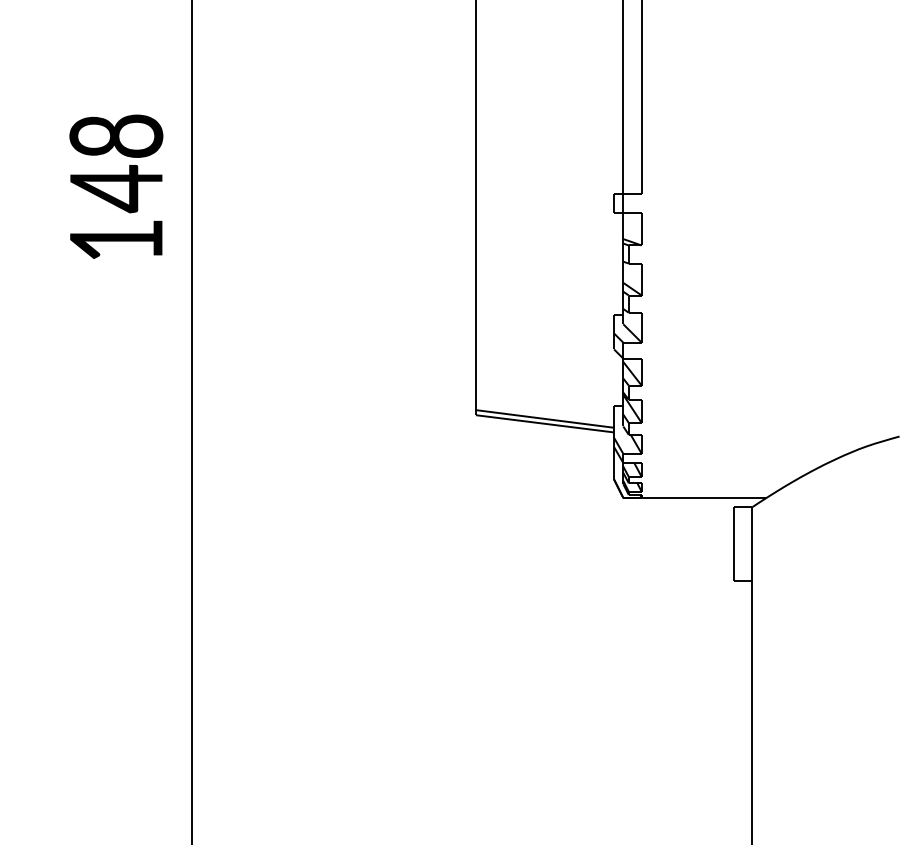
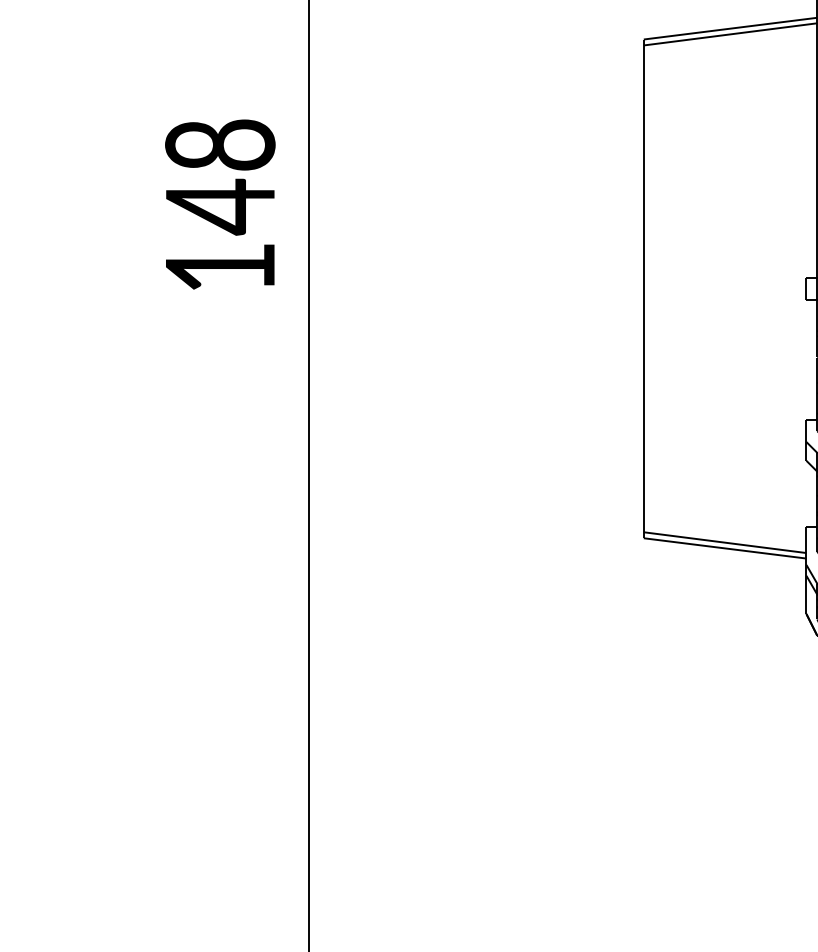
text: (116, 186) -> (220, 204), moved

